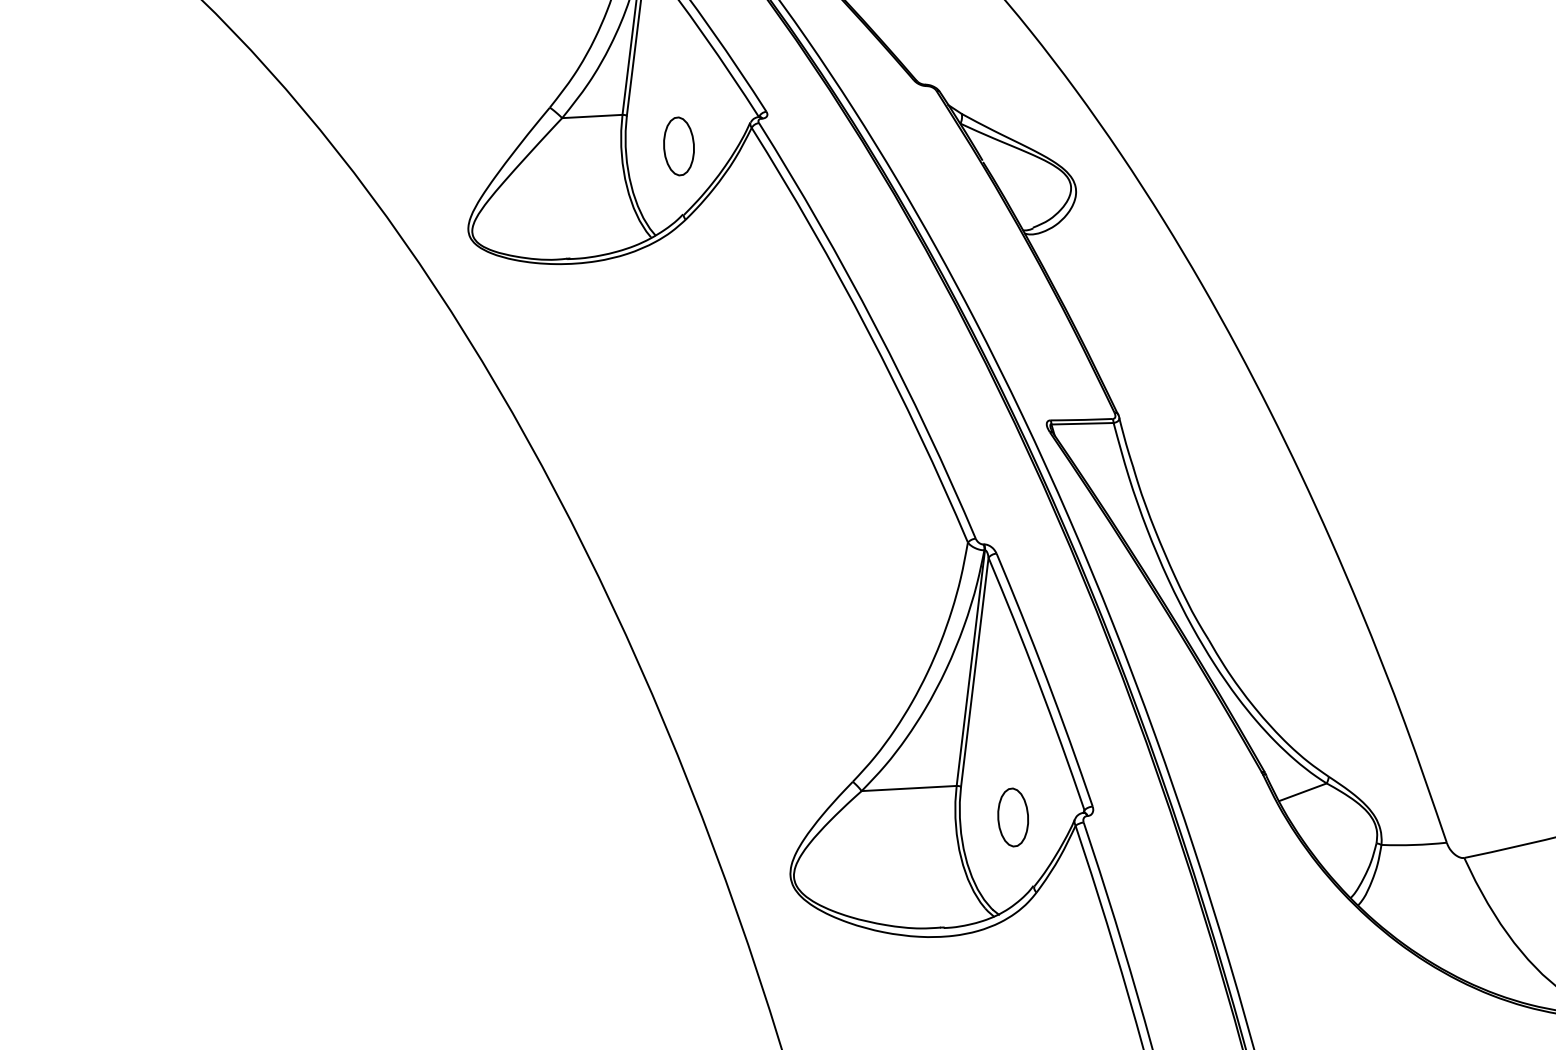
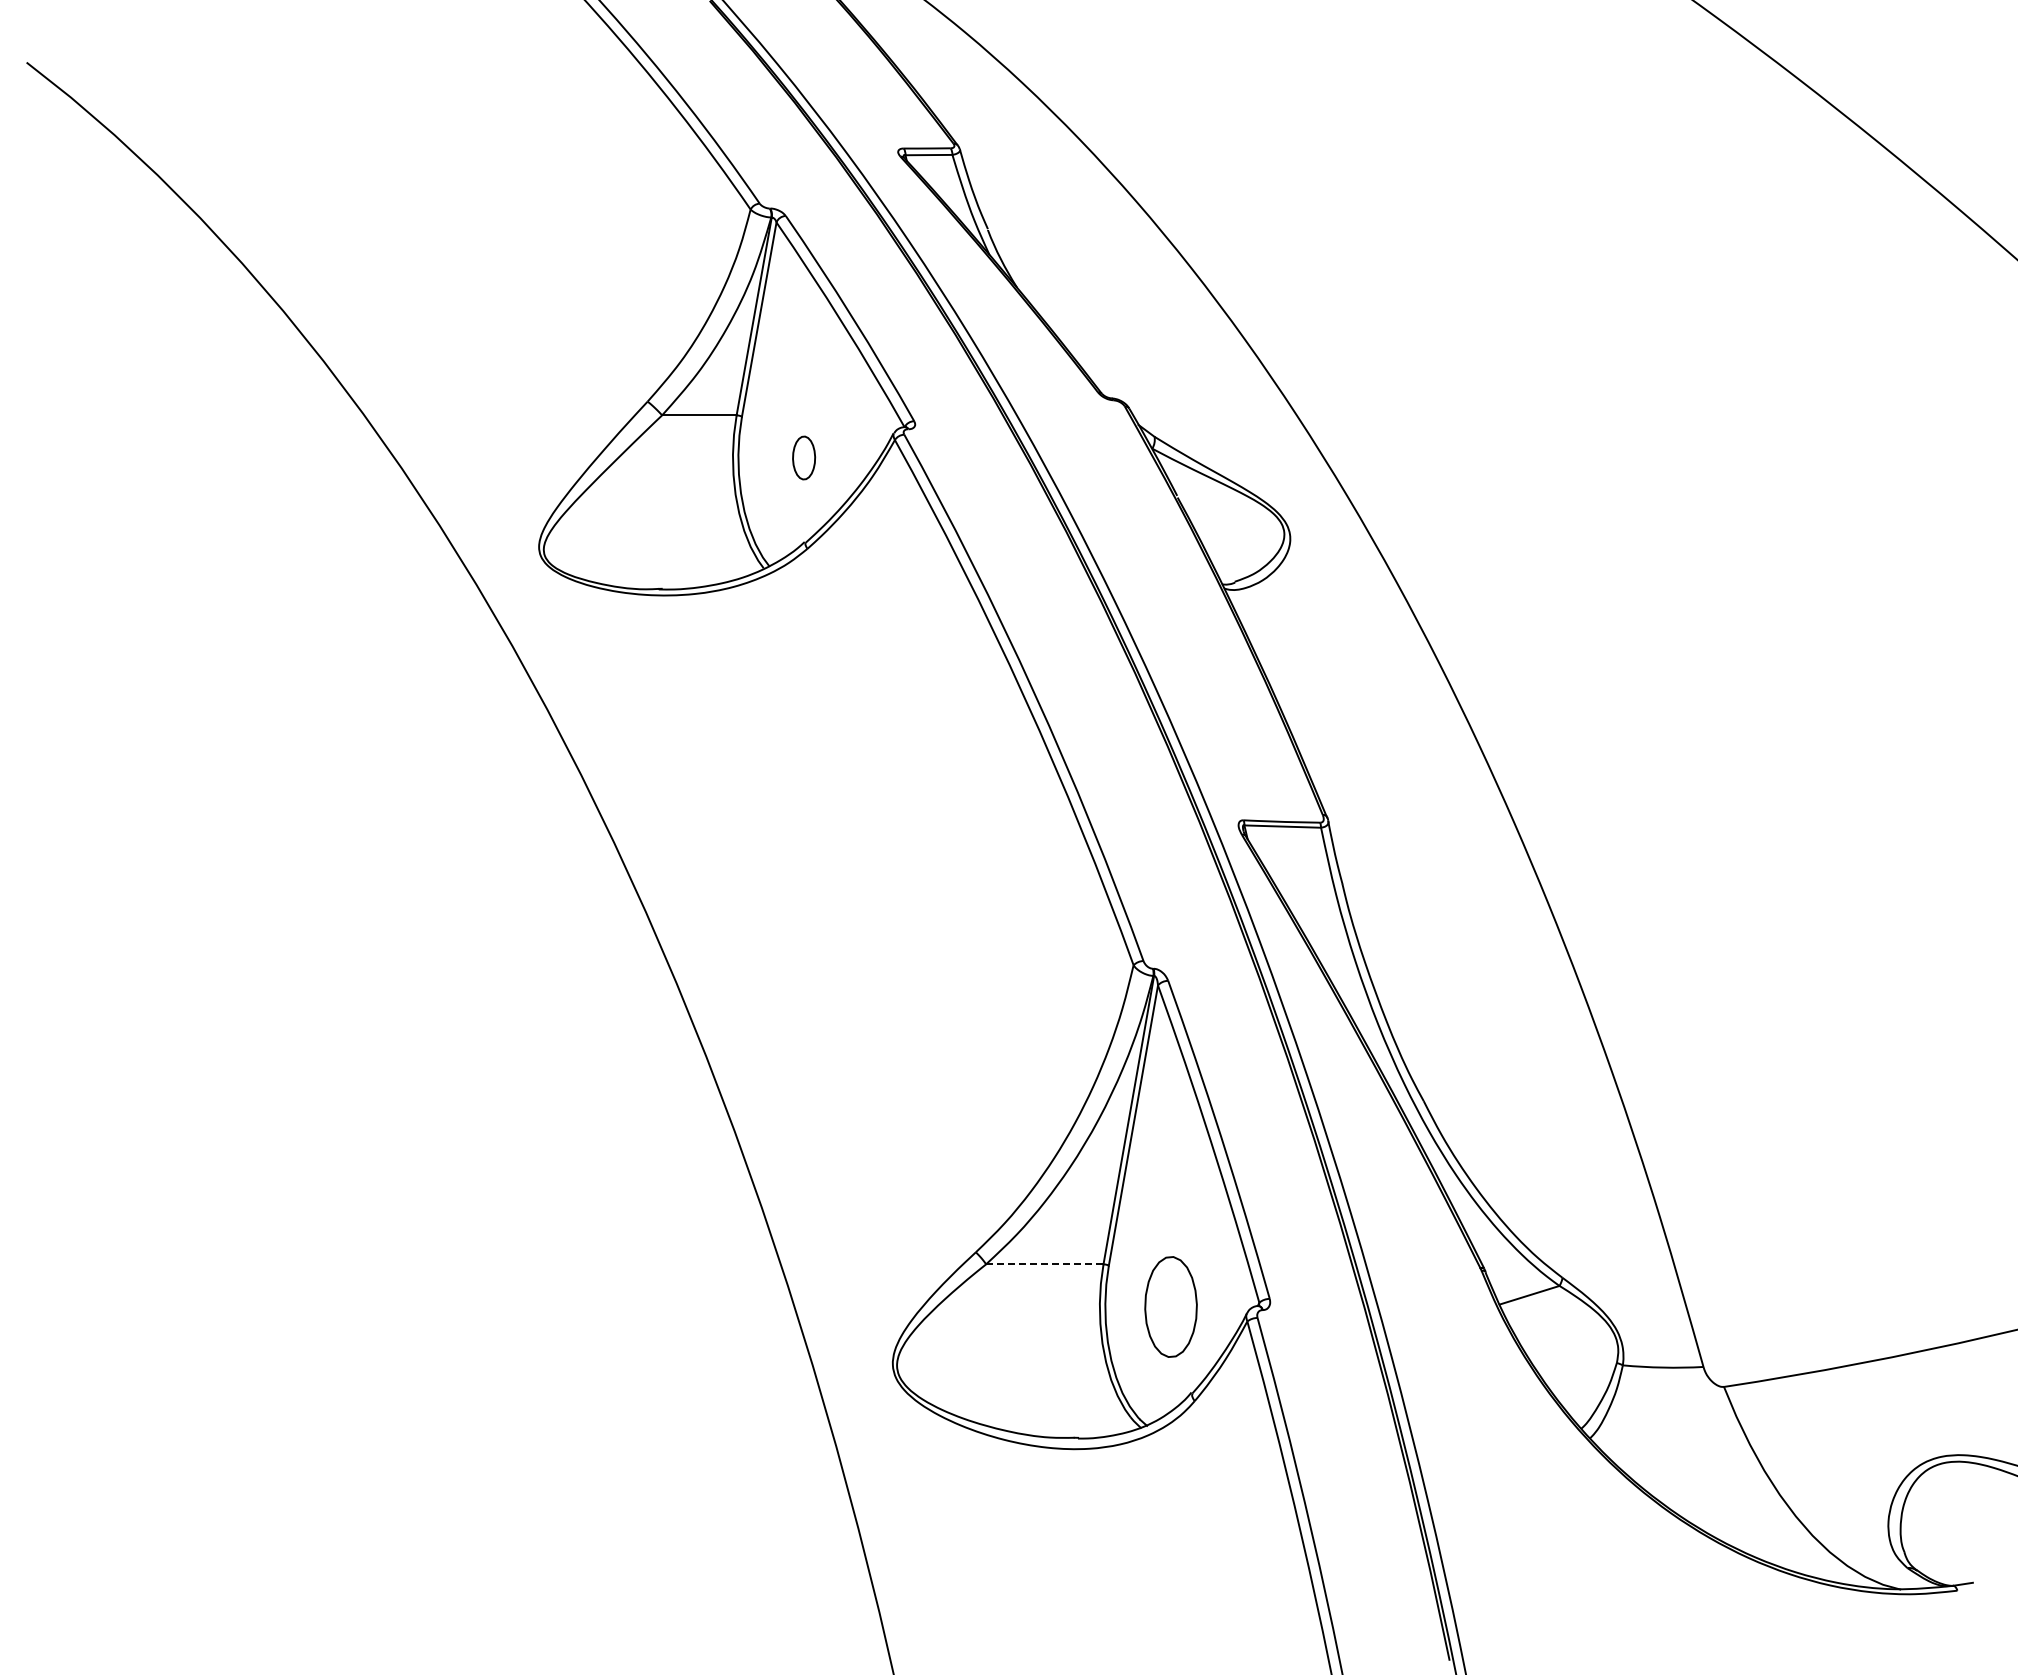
part: (678, 146) -> (803, 457), size x0.6
line: (908, 788) -> (1044, 1264), solid -> dashed
part: (1012, 817) -> (1170, 1306), size x1.4

